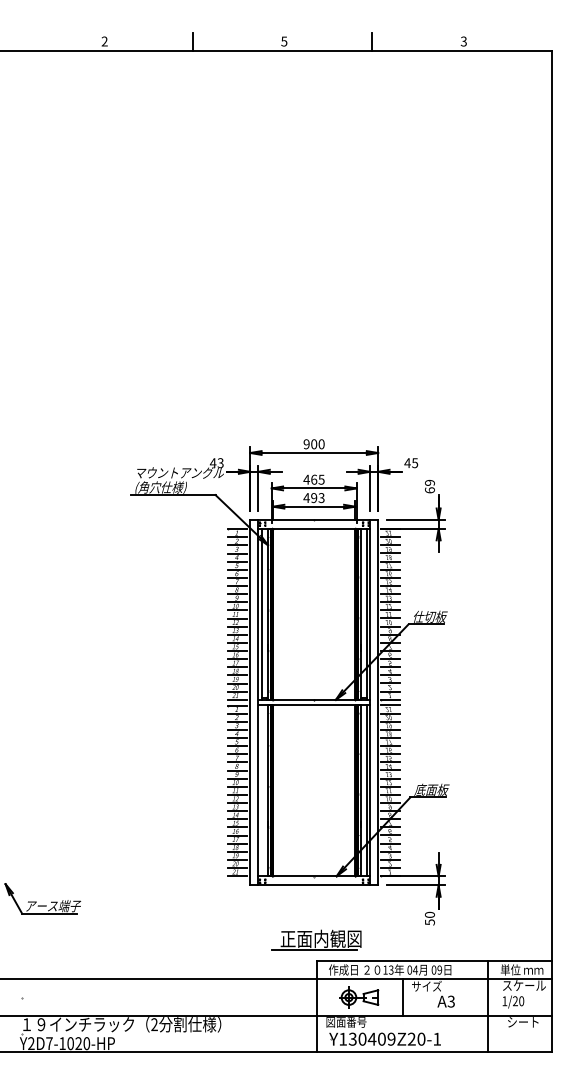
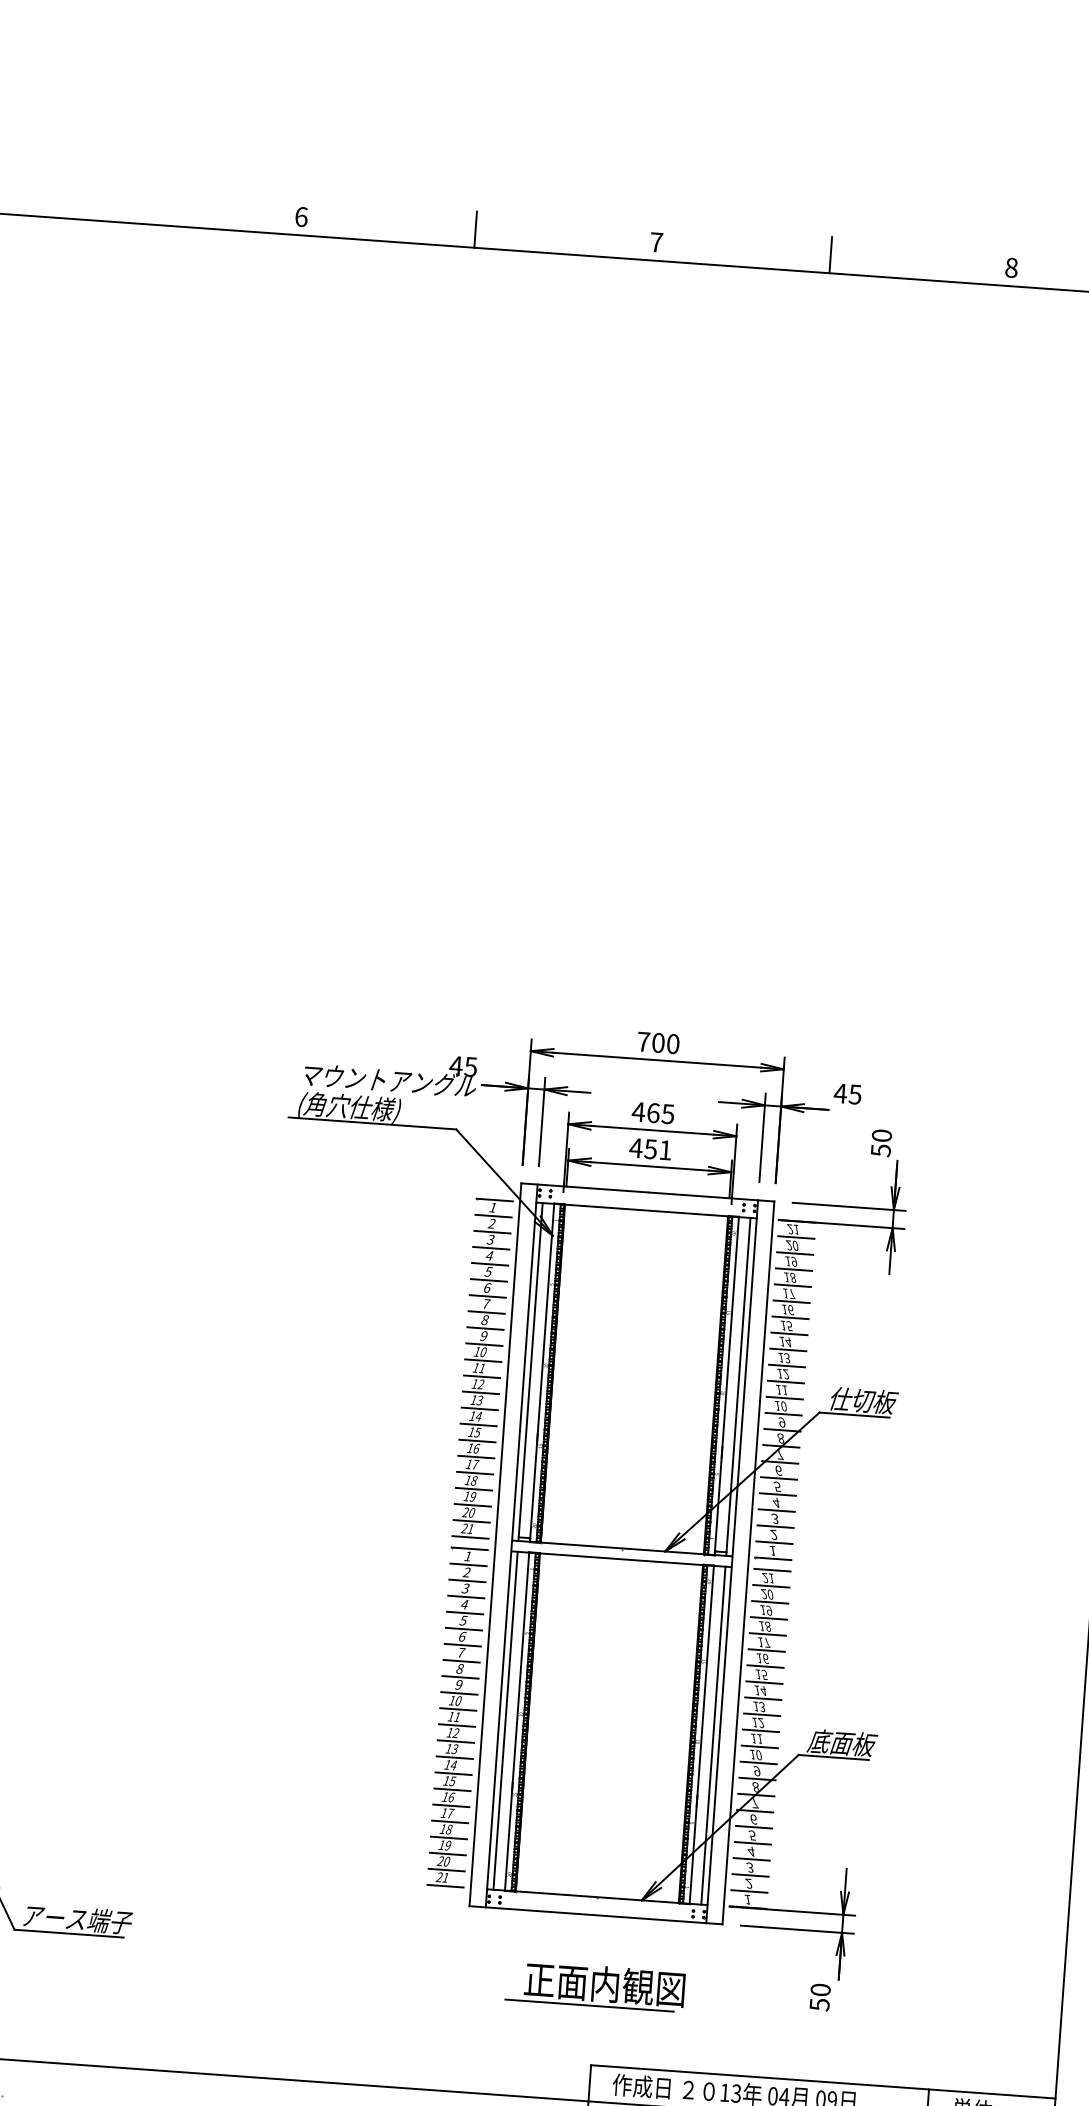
text: (104, 41) -> (300, 216), 2 -> 6
text: (284, 41) -> (656, 242), 5 -> 7
text: (463, 41) -> (1010, 267), 3 -> 8
text: (306, 444) -> (643, 1042), 900 -> 700
text: (220, 462) -> (470, 1065), 43 -> 45
text: (429, 486) -> (880, 1142), 69 -> 50
text: (317, 498) -> (657, 1150), 493 -> 451
line: (261, 790) -> (505, 1720), added
part: (316, 939) -> (595, 1984), moved

